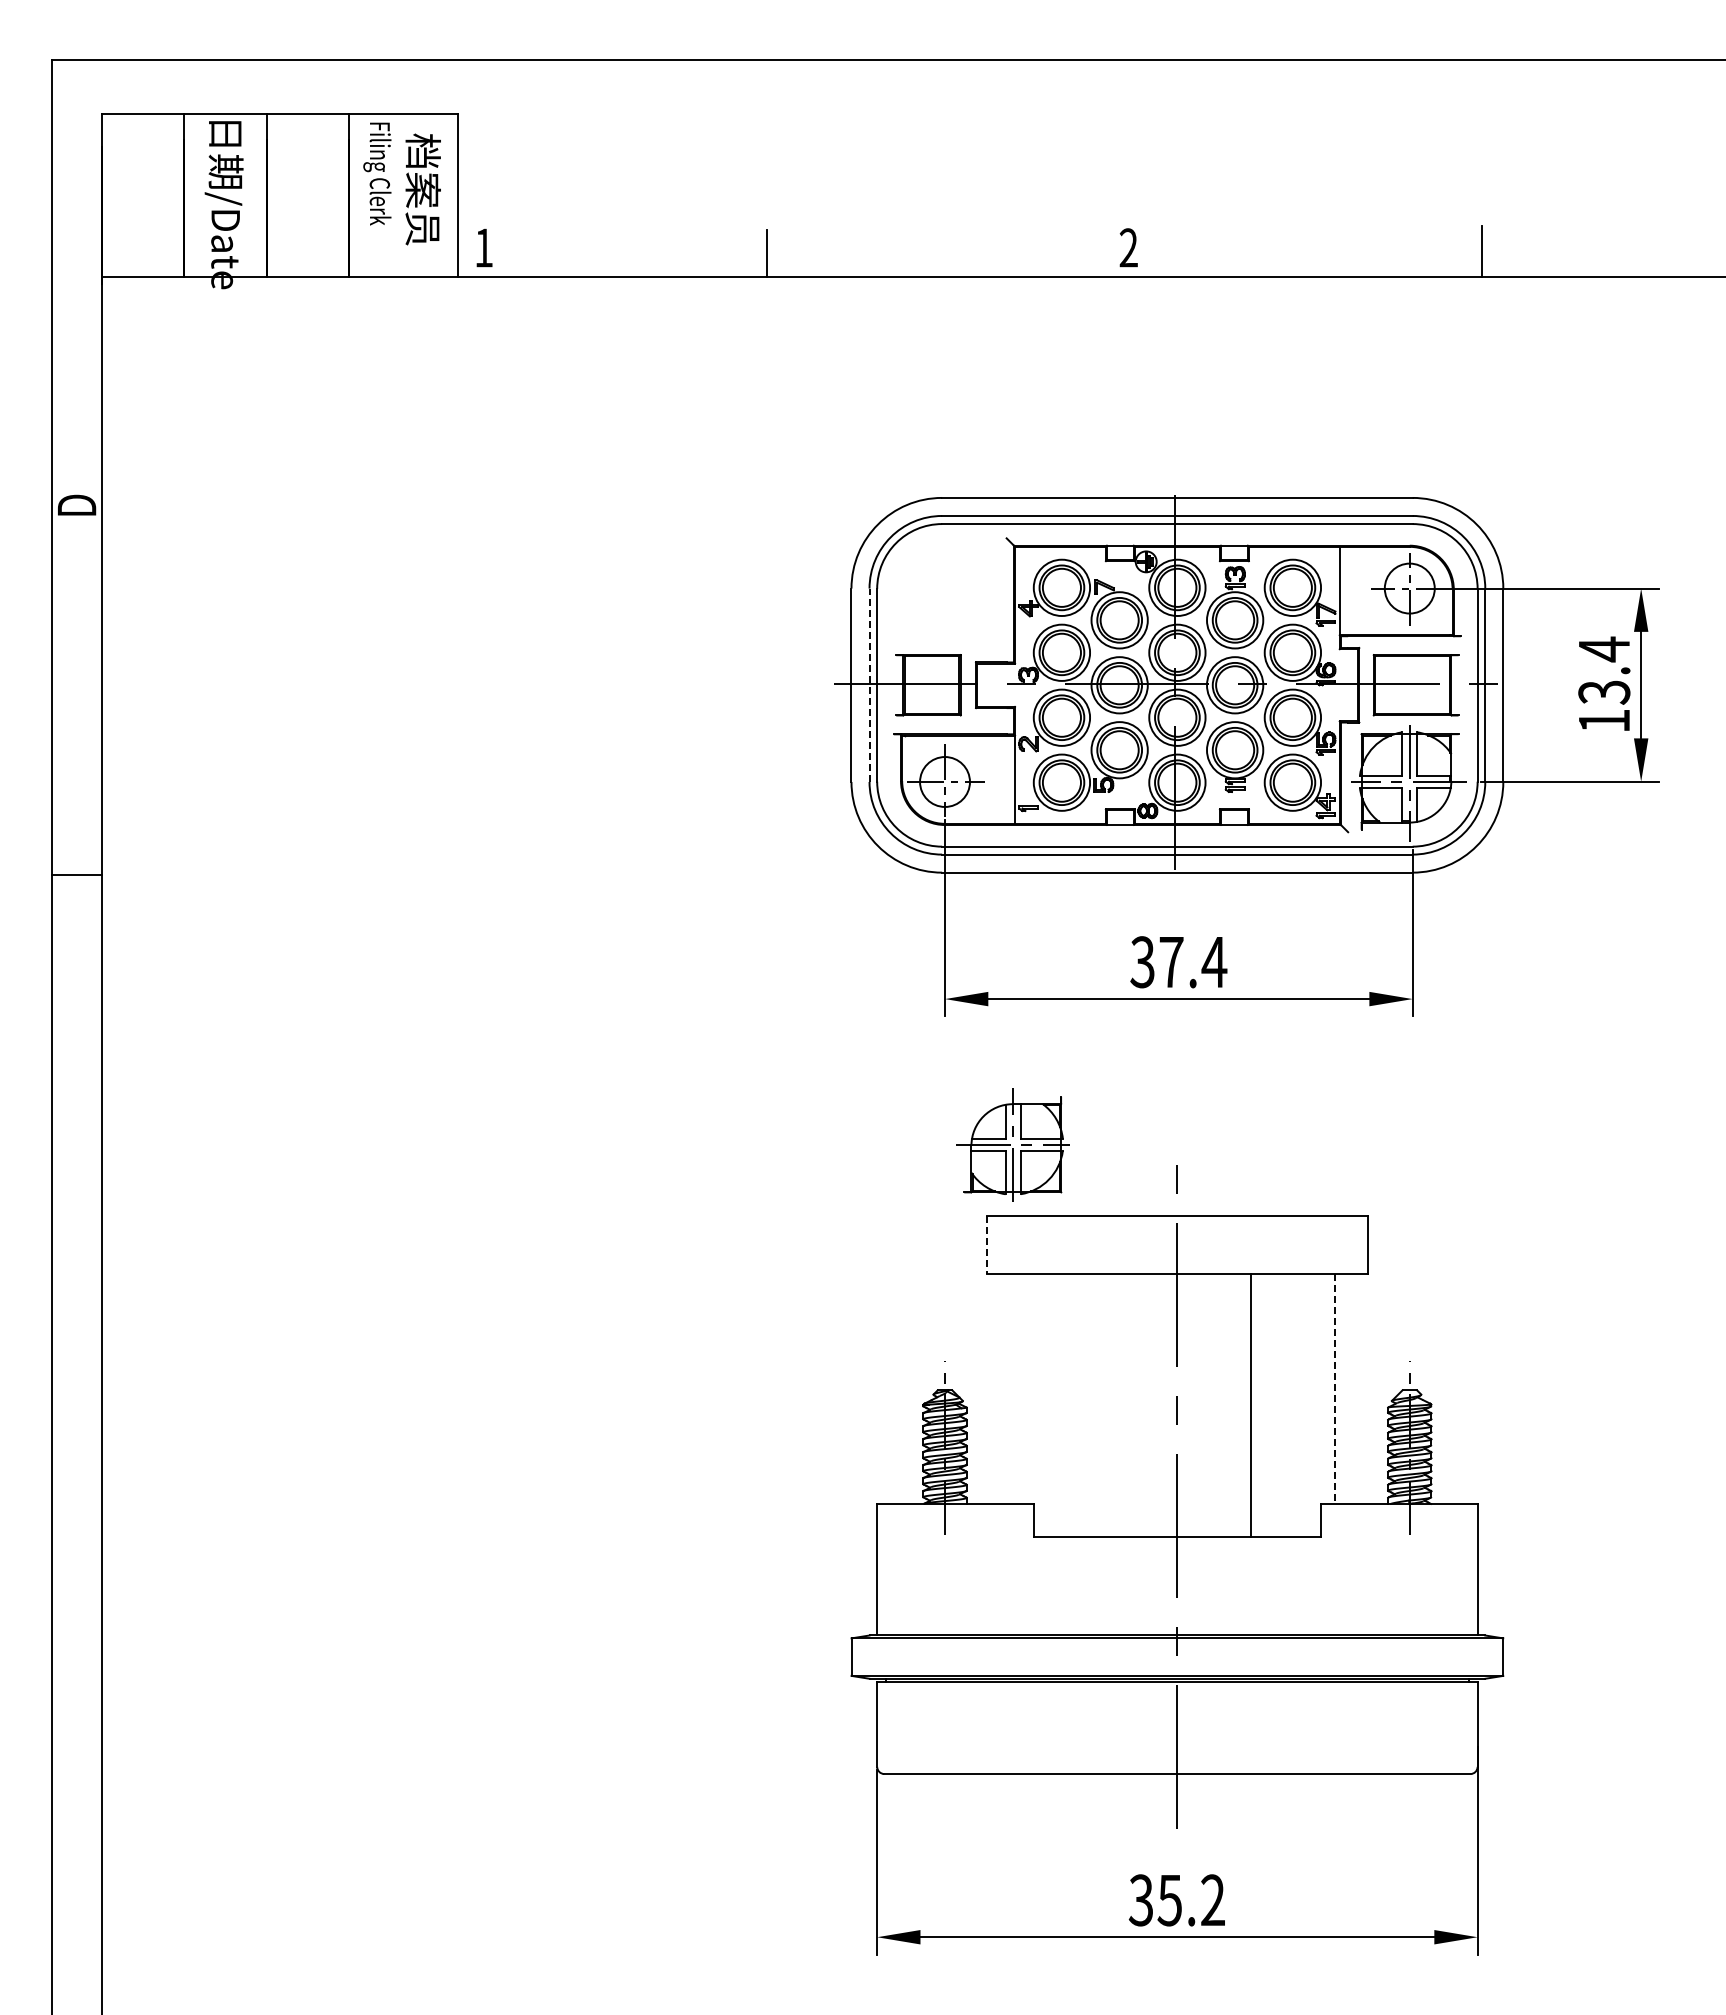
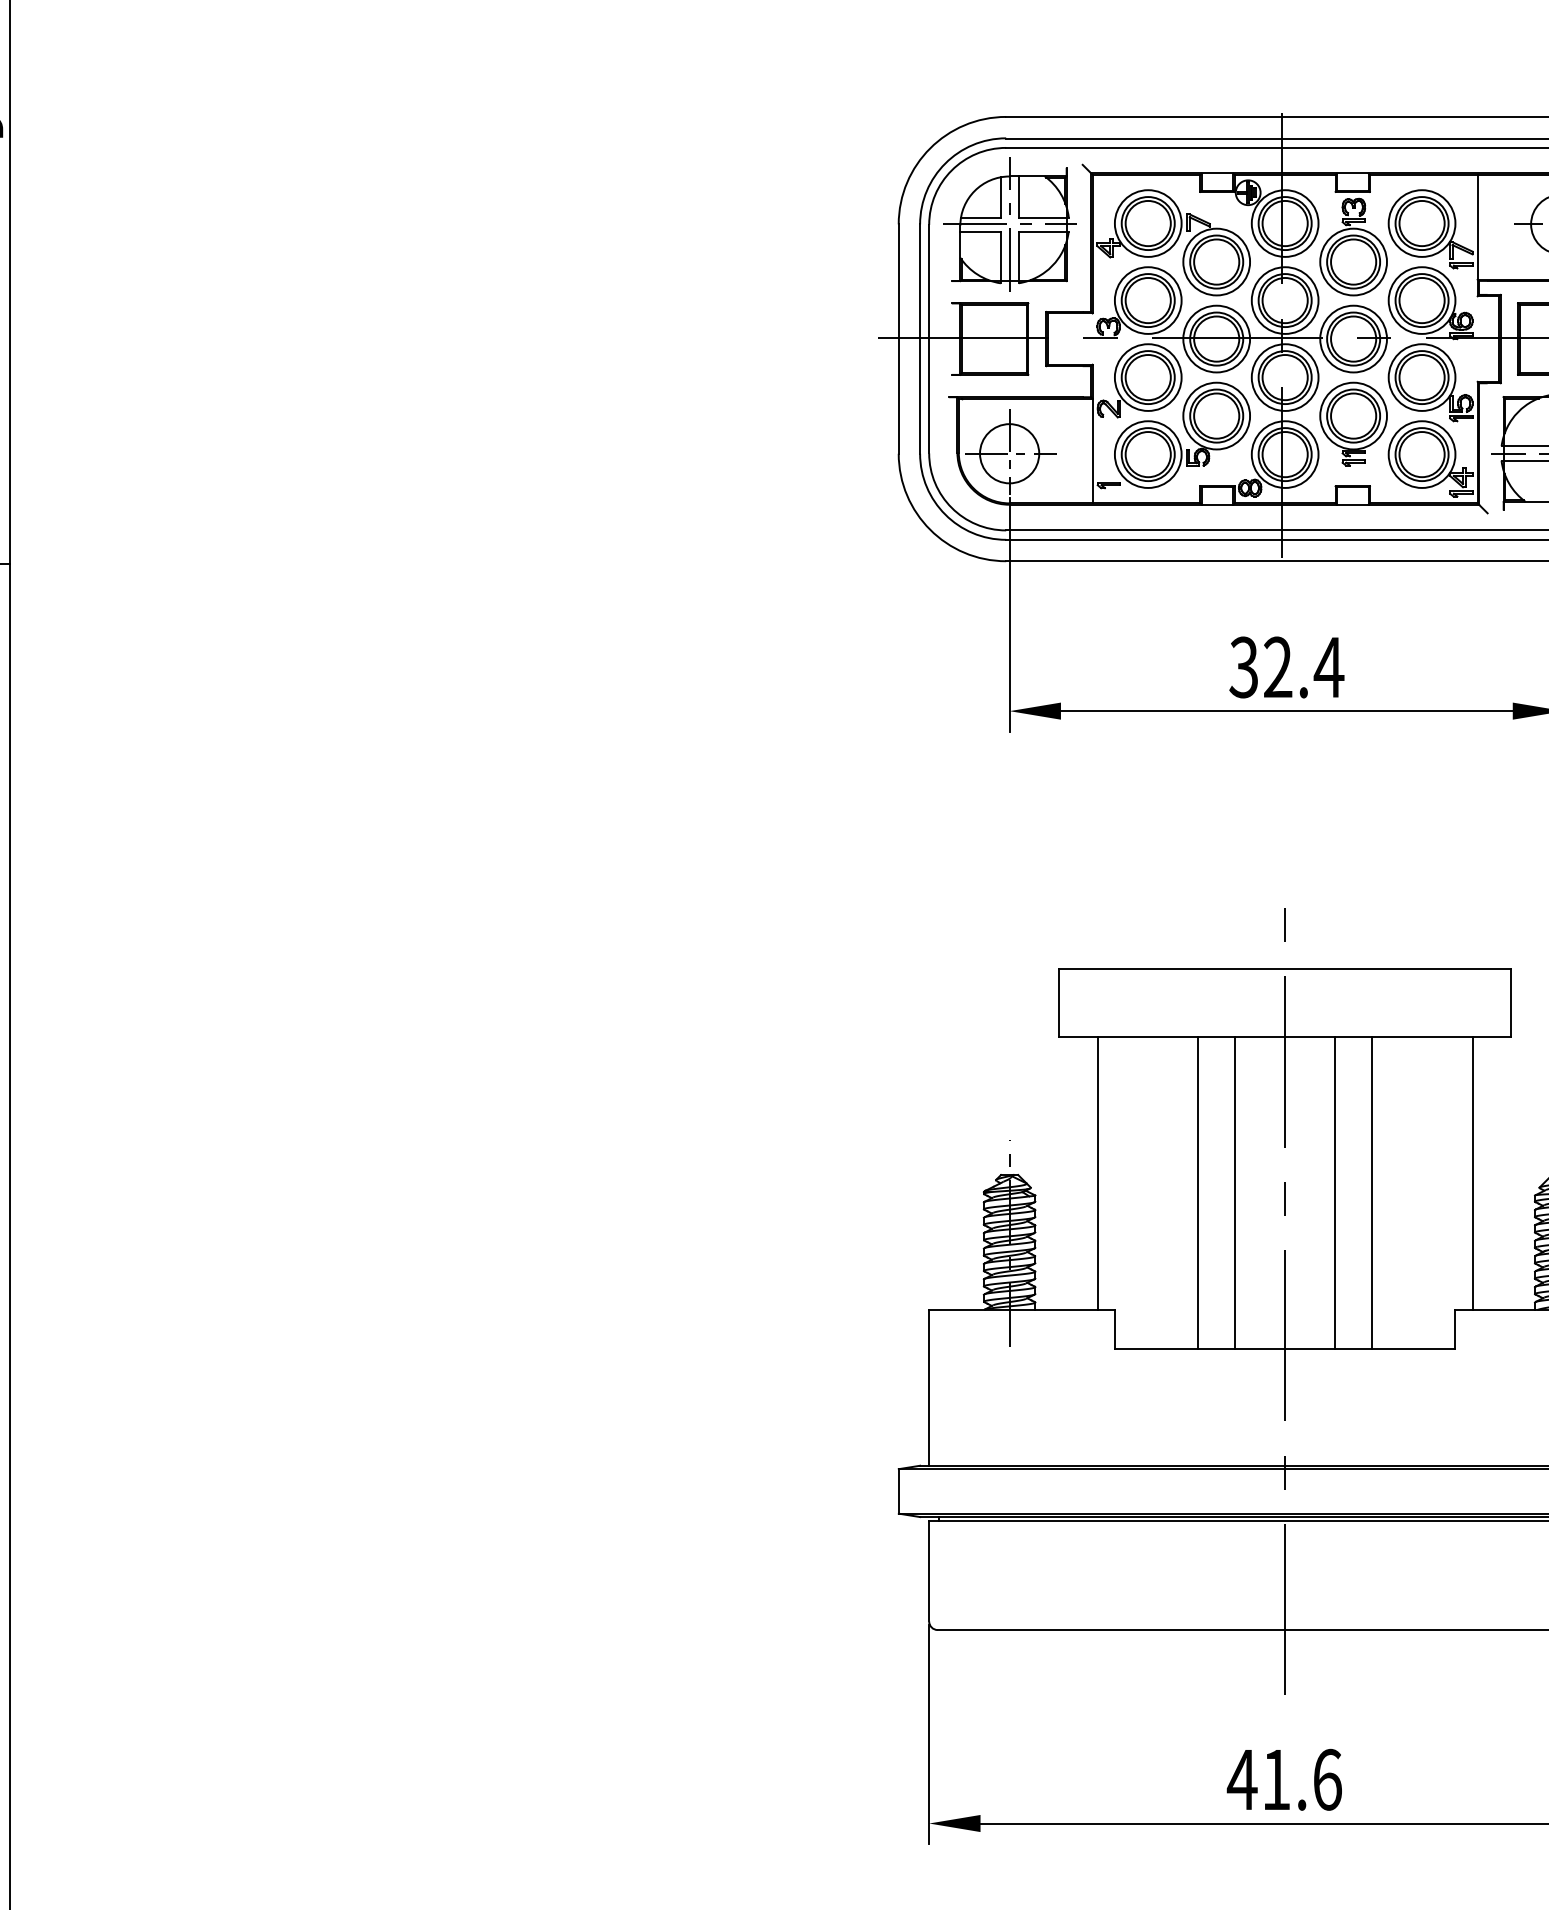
line: (869, 685) -> (920, 339), dashed -> solid
text: (1171, 961) -> (1278, 666), 37.4 -> 32.4
part: (1012, 1144) -> (1009, 224), moved
line: (986, 1245) -> (1058, 1003), dashed -> solid
line: (1019, 1388) -> (1097, 1172), added
line: (1335, 1389) -> (1472, 1174), dashed -> solid
line: (1103, 1405) -> (1197, 1193), added
line: (1135, 1405) -> (1235, 1193), added
line: (1219, 1405) -> (1335, 1193), added
text: (1176, 1900) -> (1284, 1779), 35.2 -> 41.6

